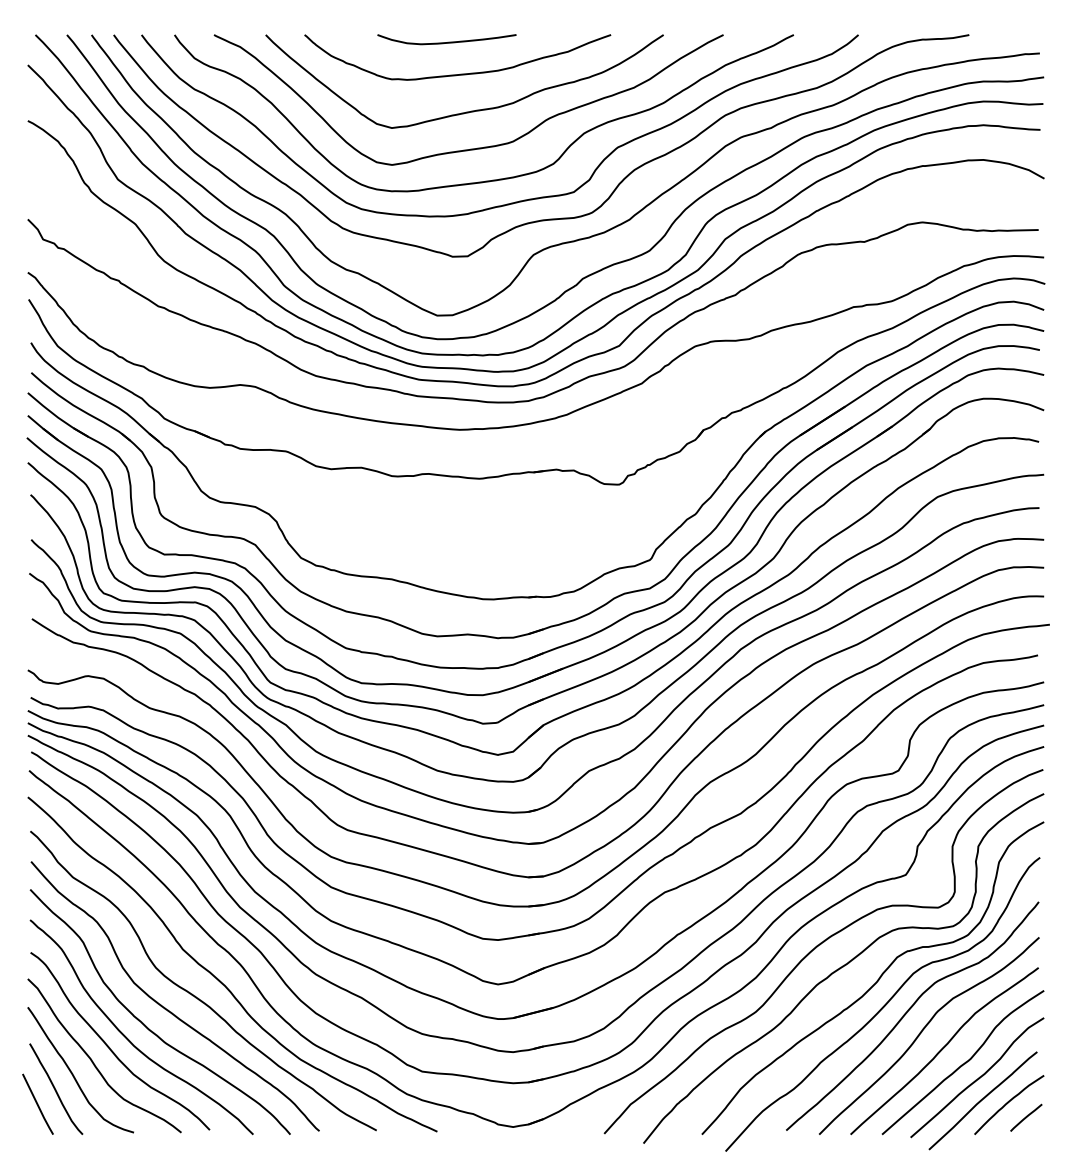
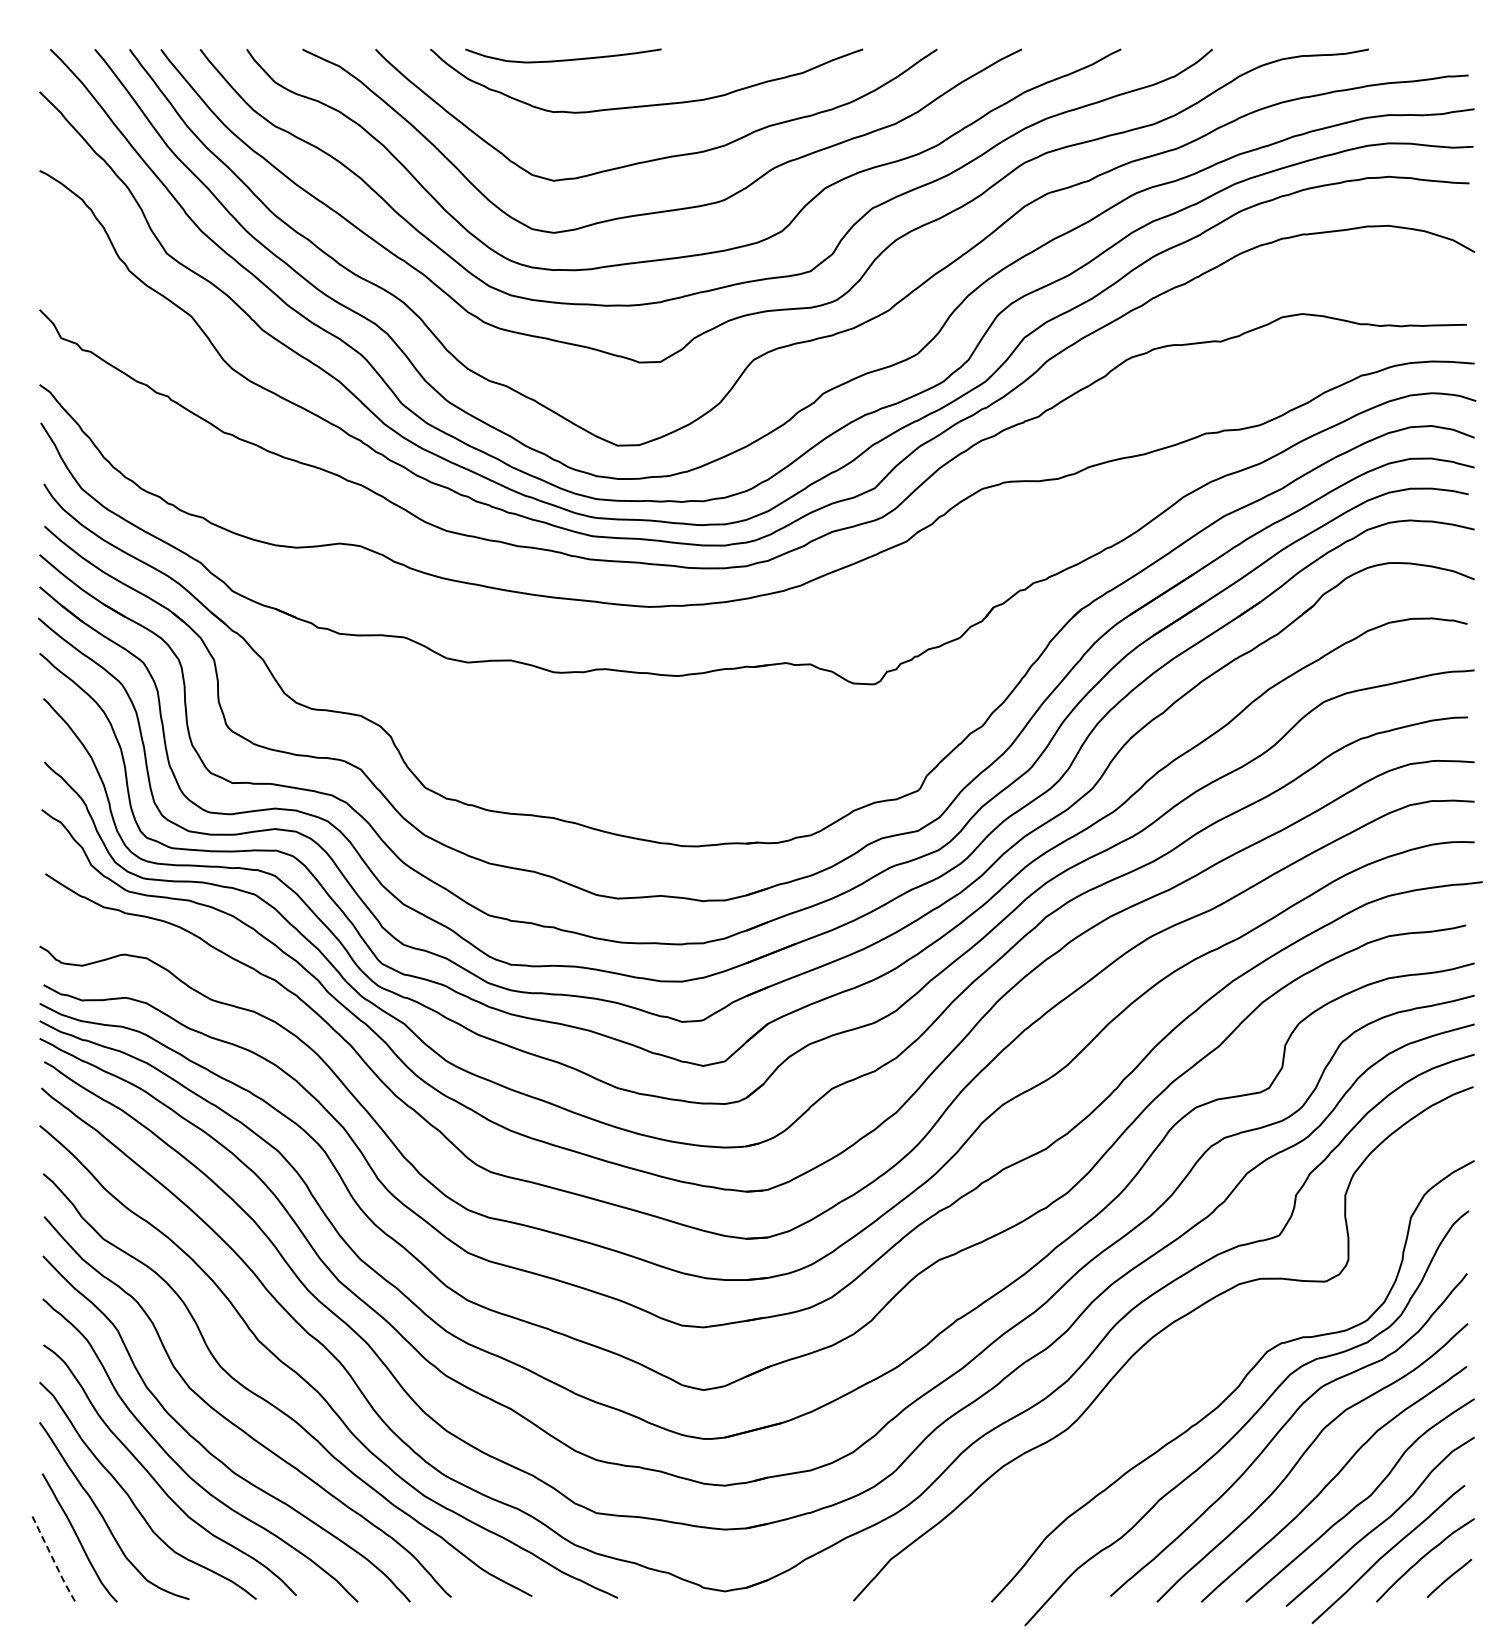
curve: (447, 42) -> (563, 59), moved
curve: (843, 967) -> (1191, 1365), removed
line: (38, 1105) -> (54, 1561), solid -> dashed

